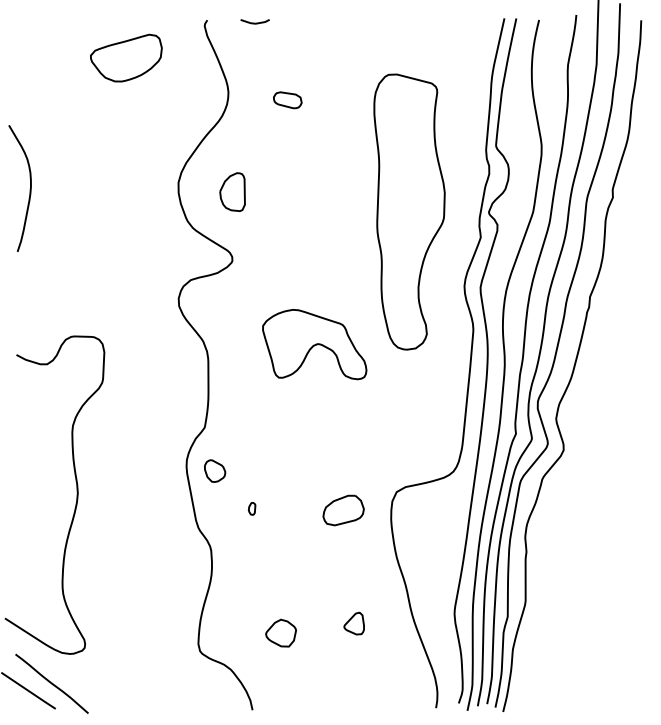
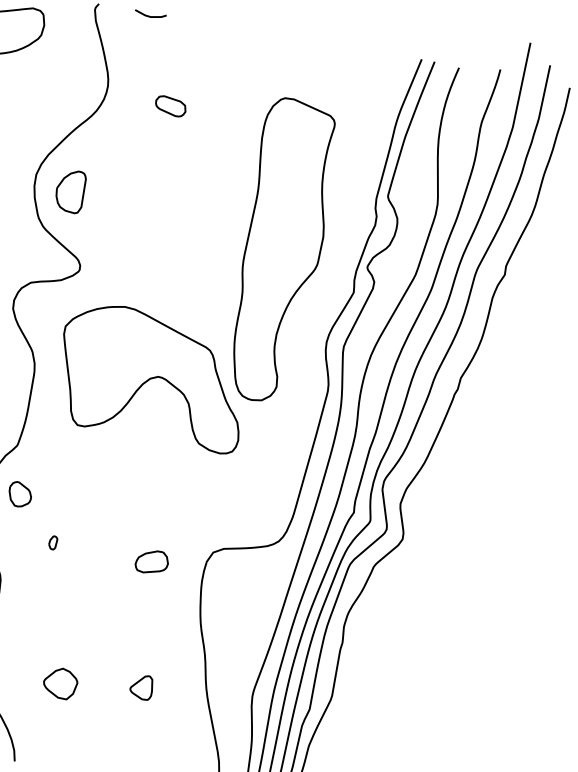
part: (232, 191) -> (70, 190), moved
part: (314, 344) -> (152, 376), size x1.67
part: (343, 509) -> (152, 561), size x0.71

